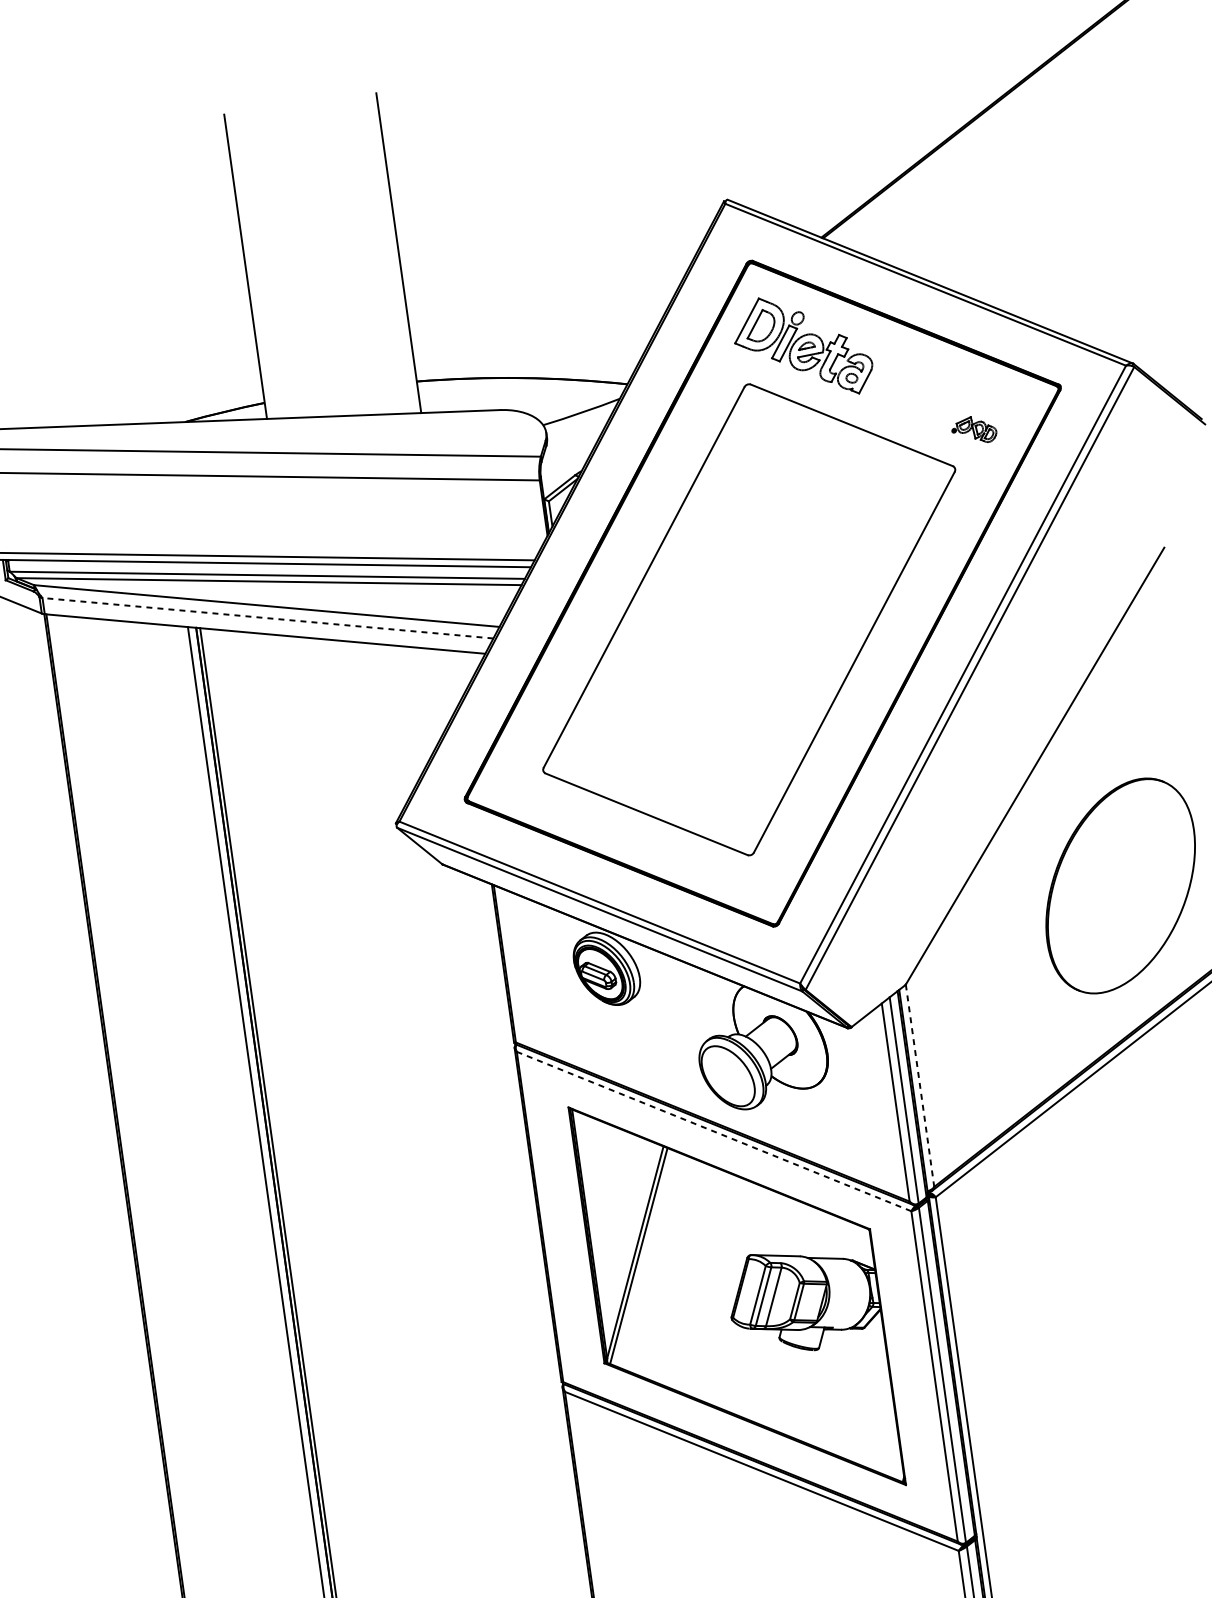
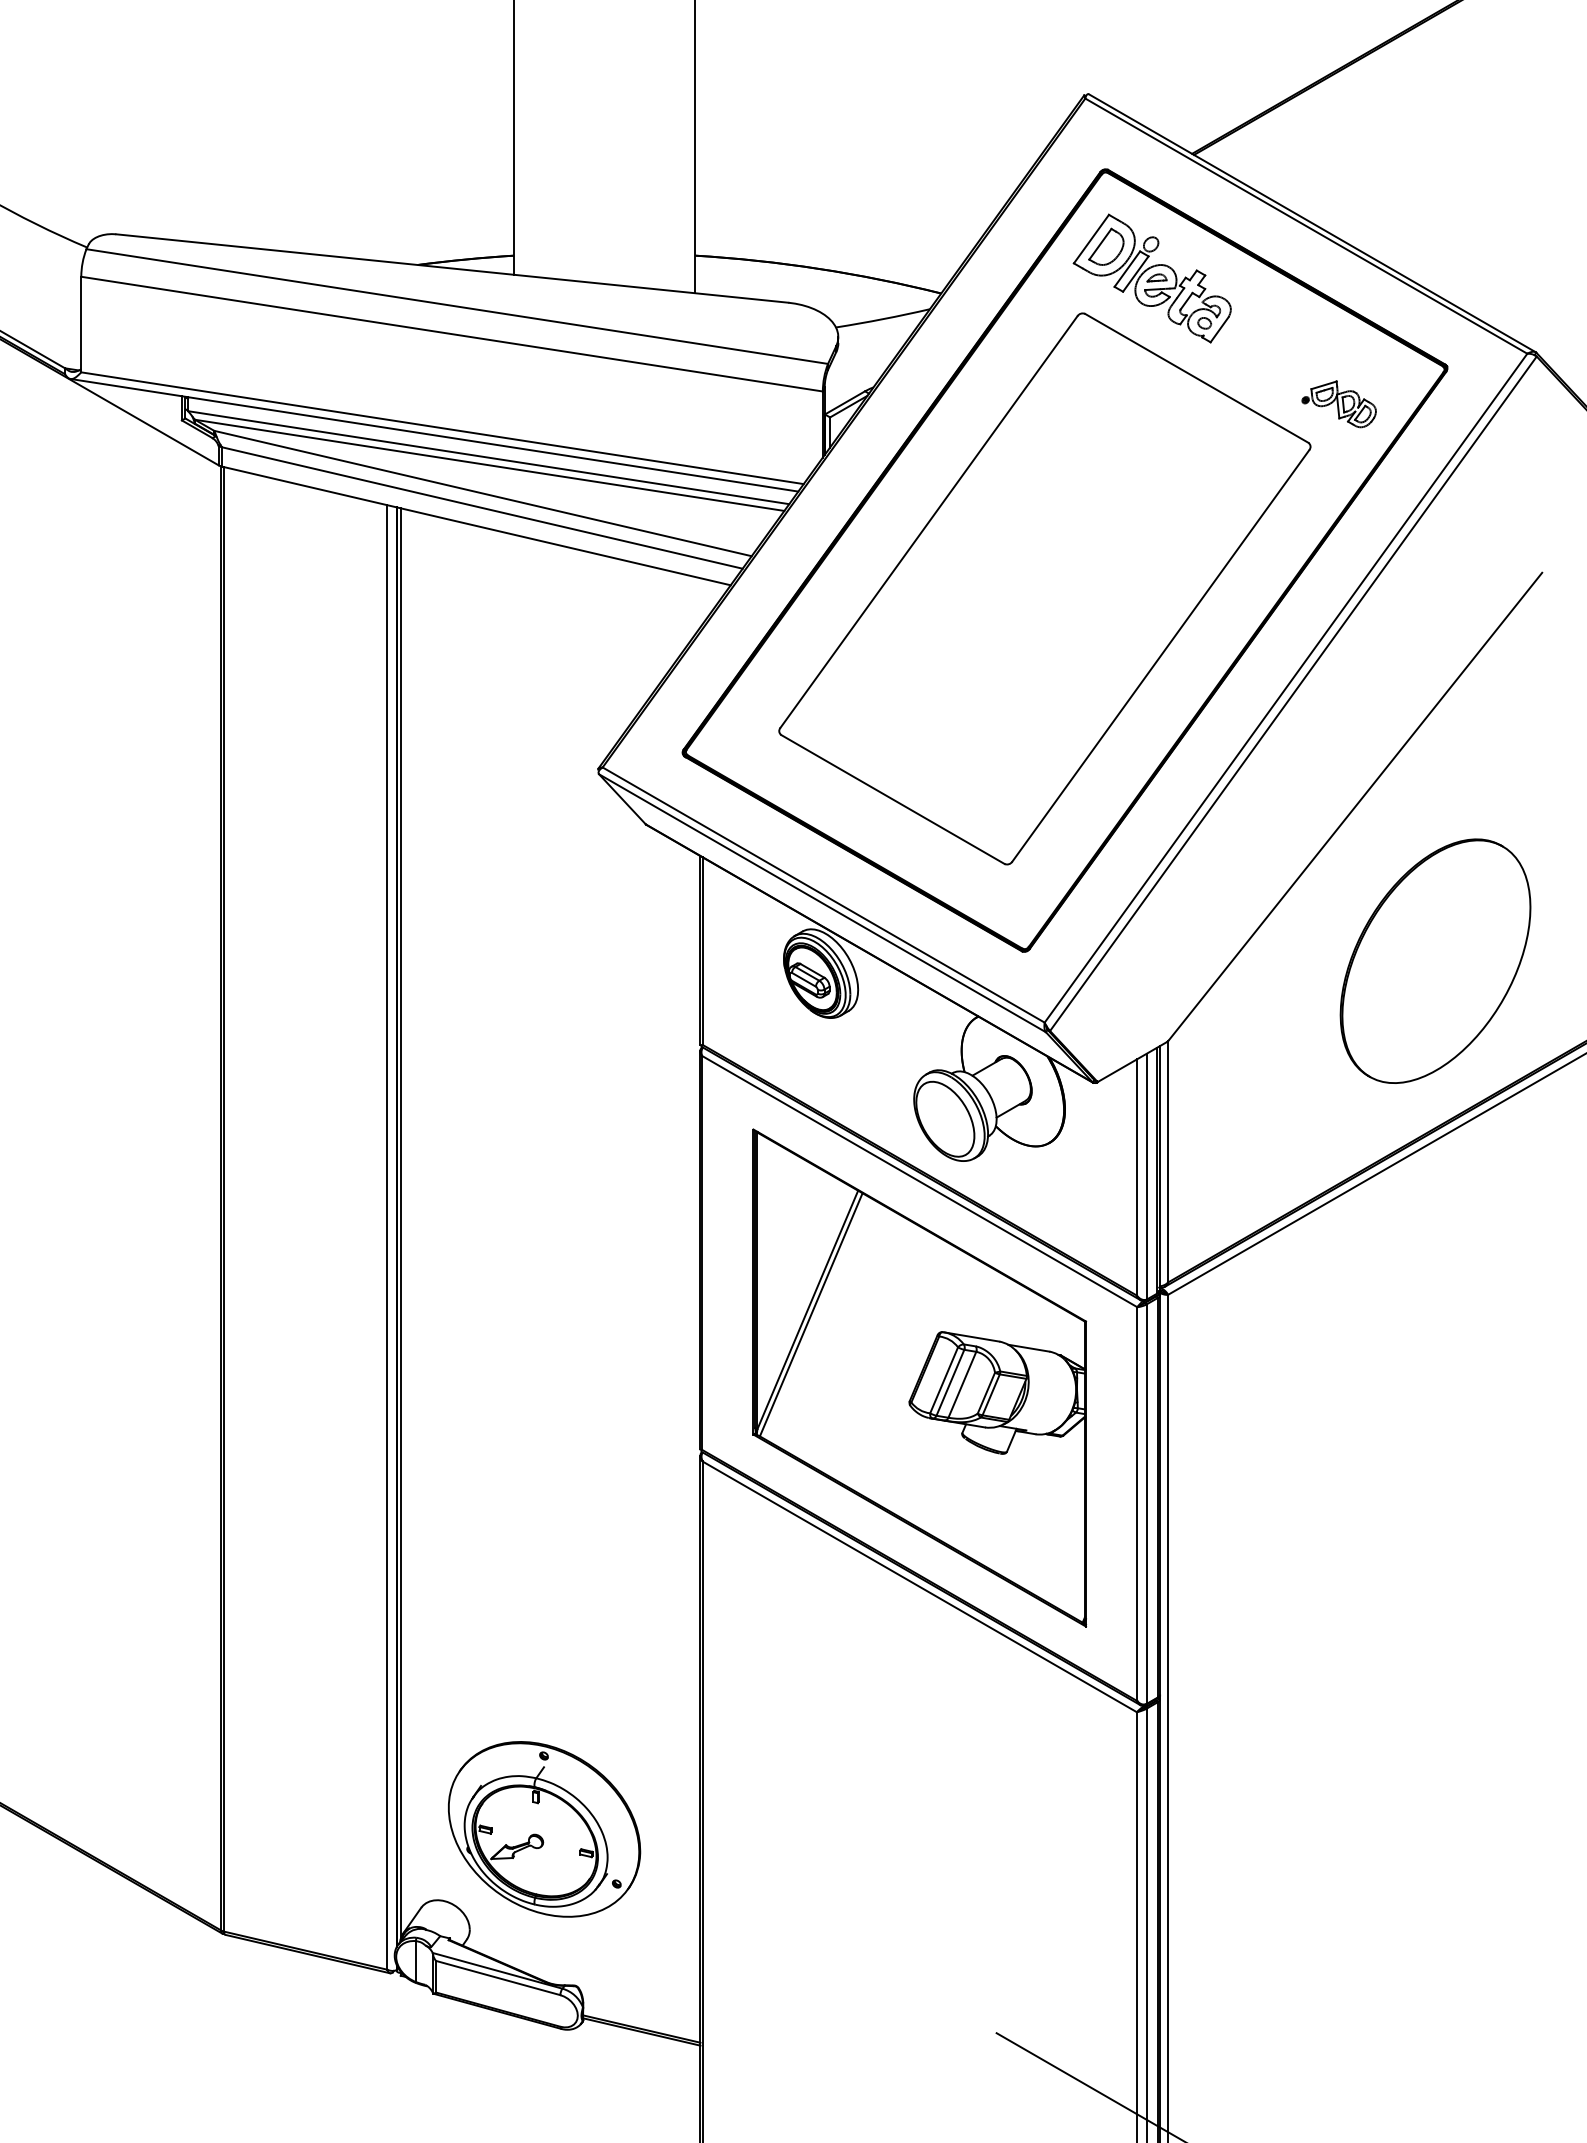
part: (973, 430) -> (1338, 404), size x1.43
line: (267, 617) -> (481, 507), dashed -> solid
line: (920, 1085) -> (1168, 1161), dashed -> solid
line: (713, 1131) -> (919, 1181), dashed -> solid

